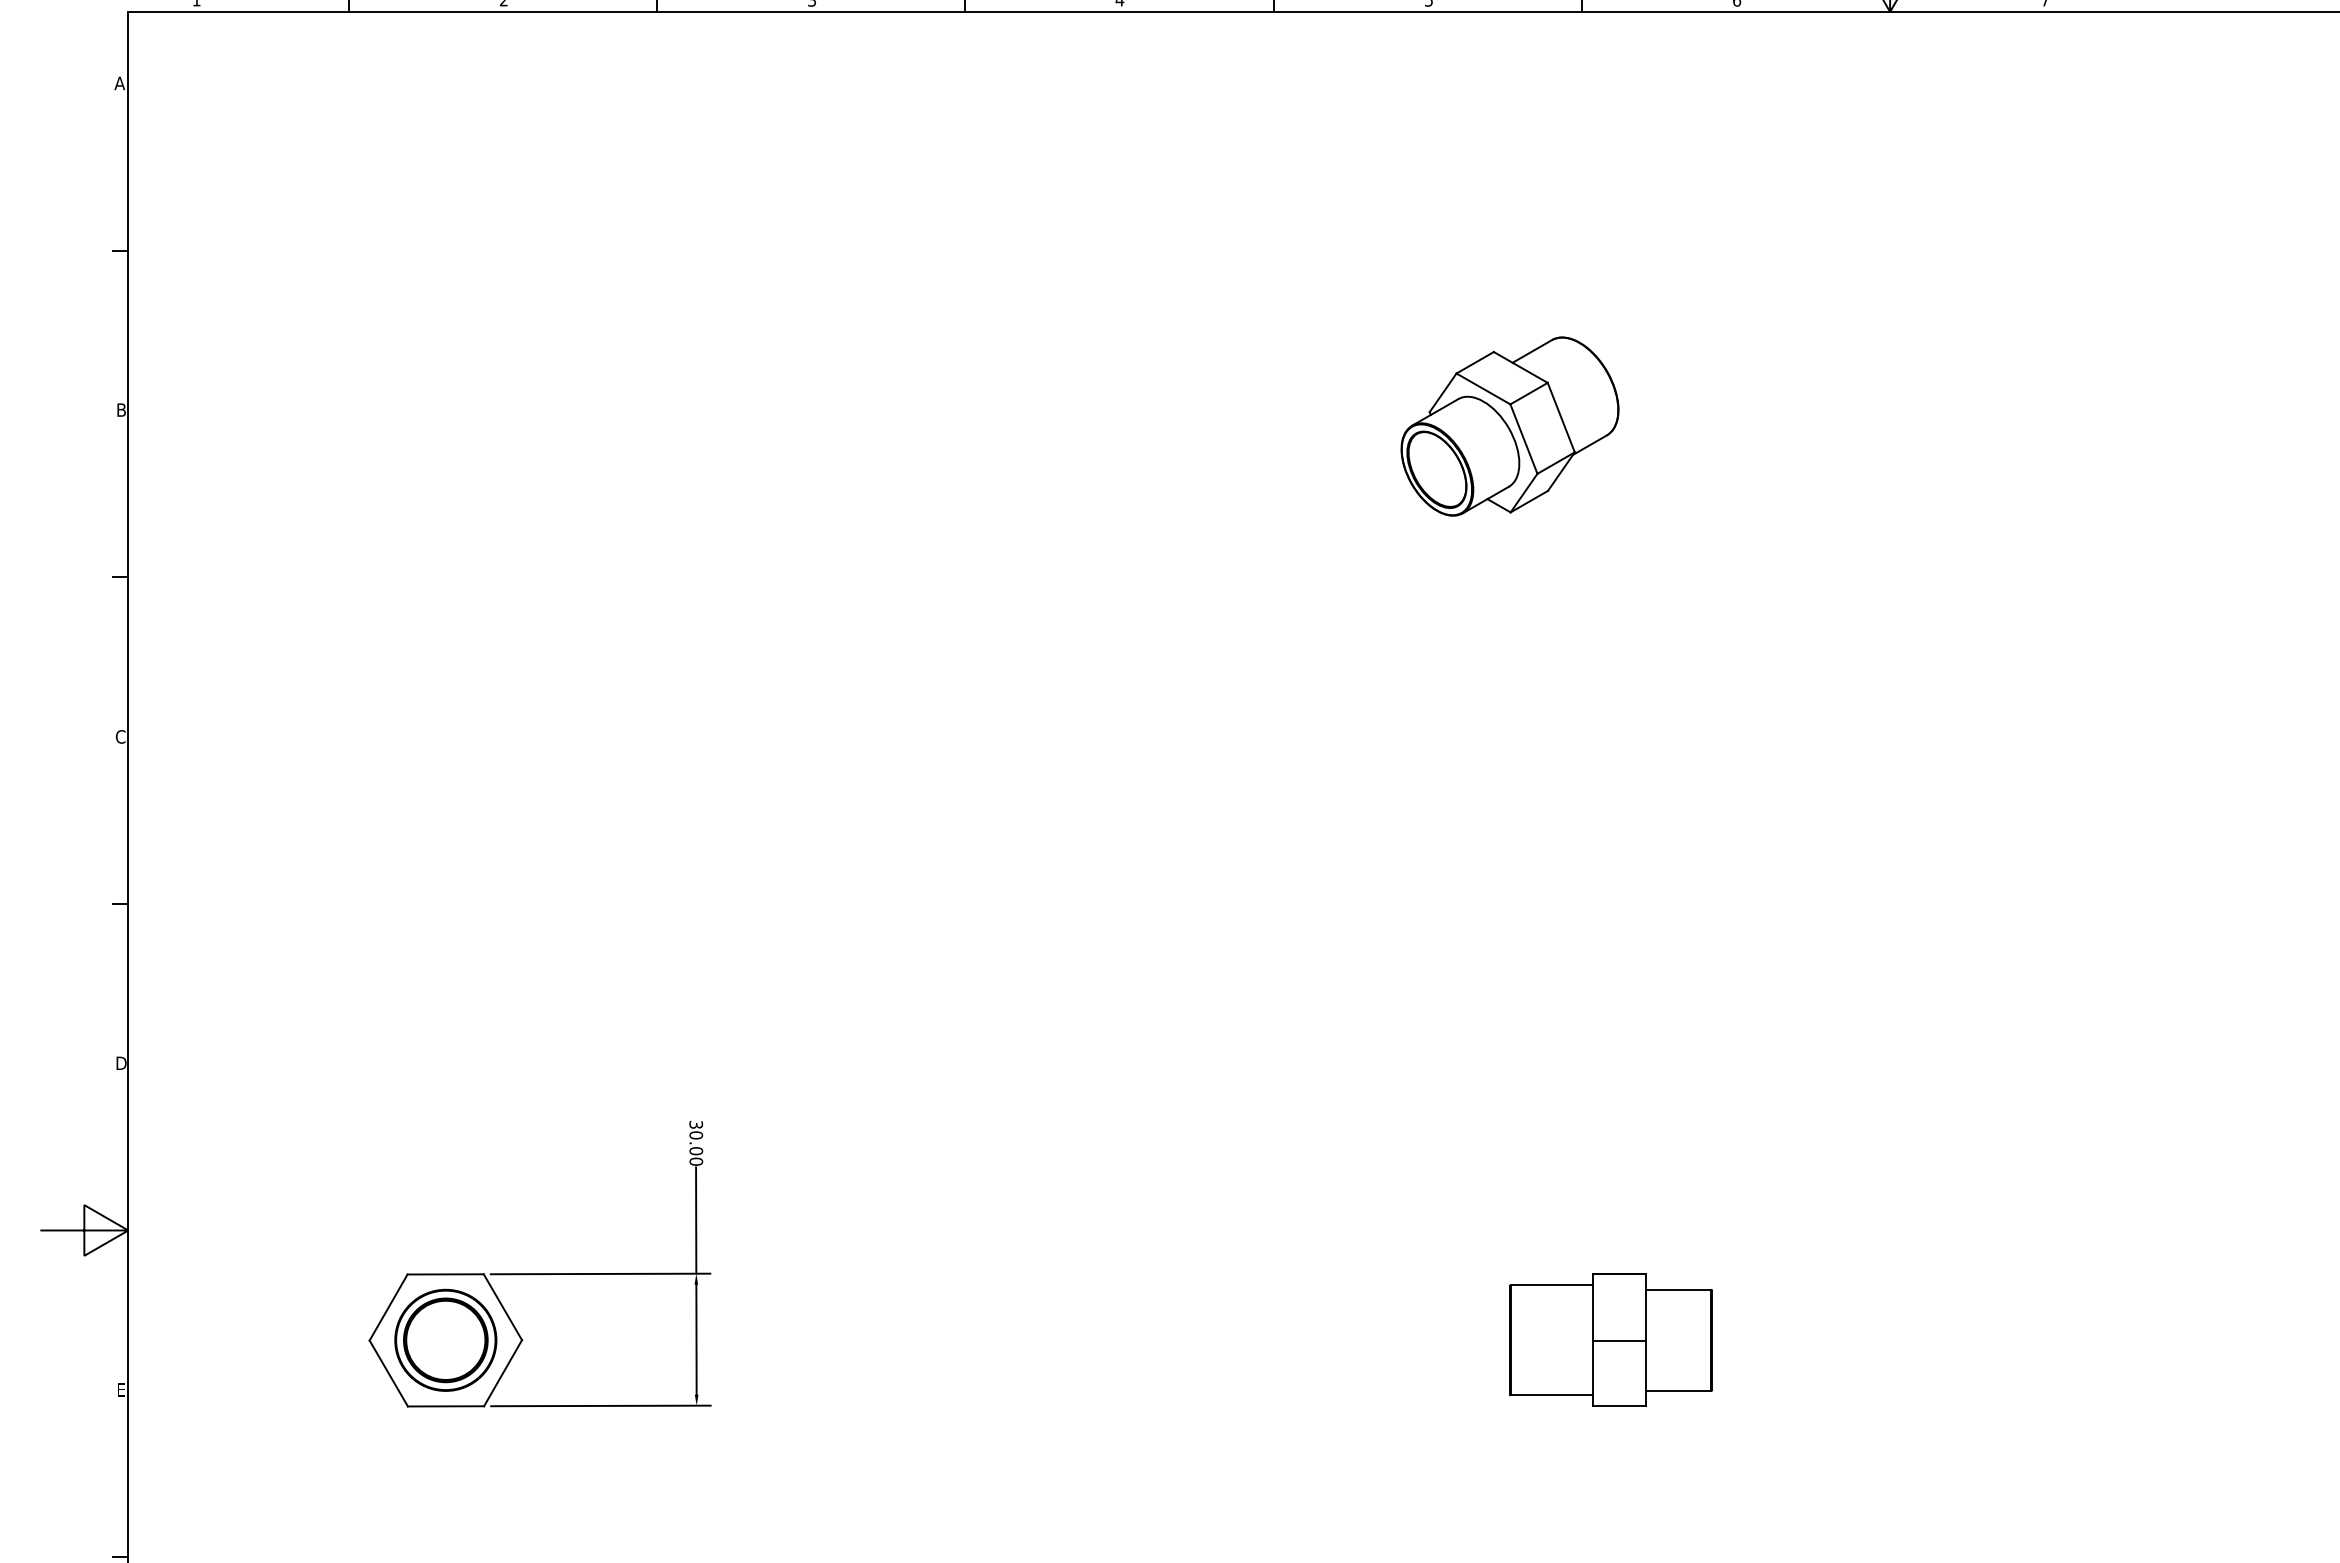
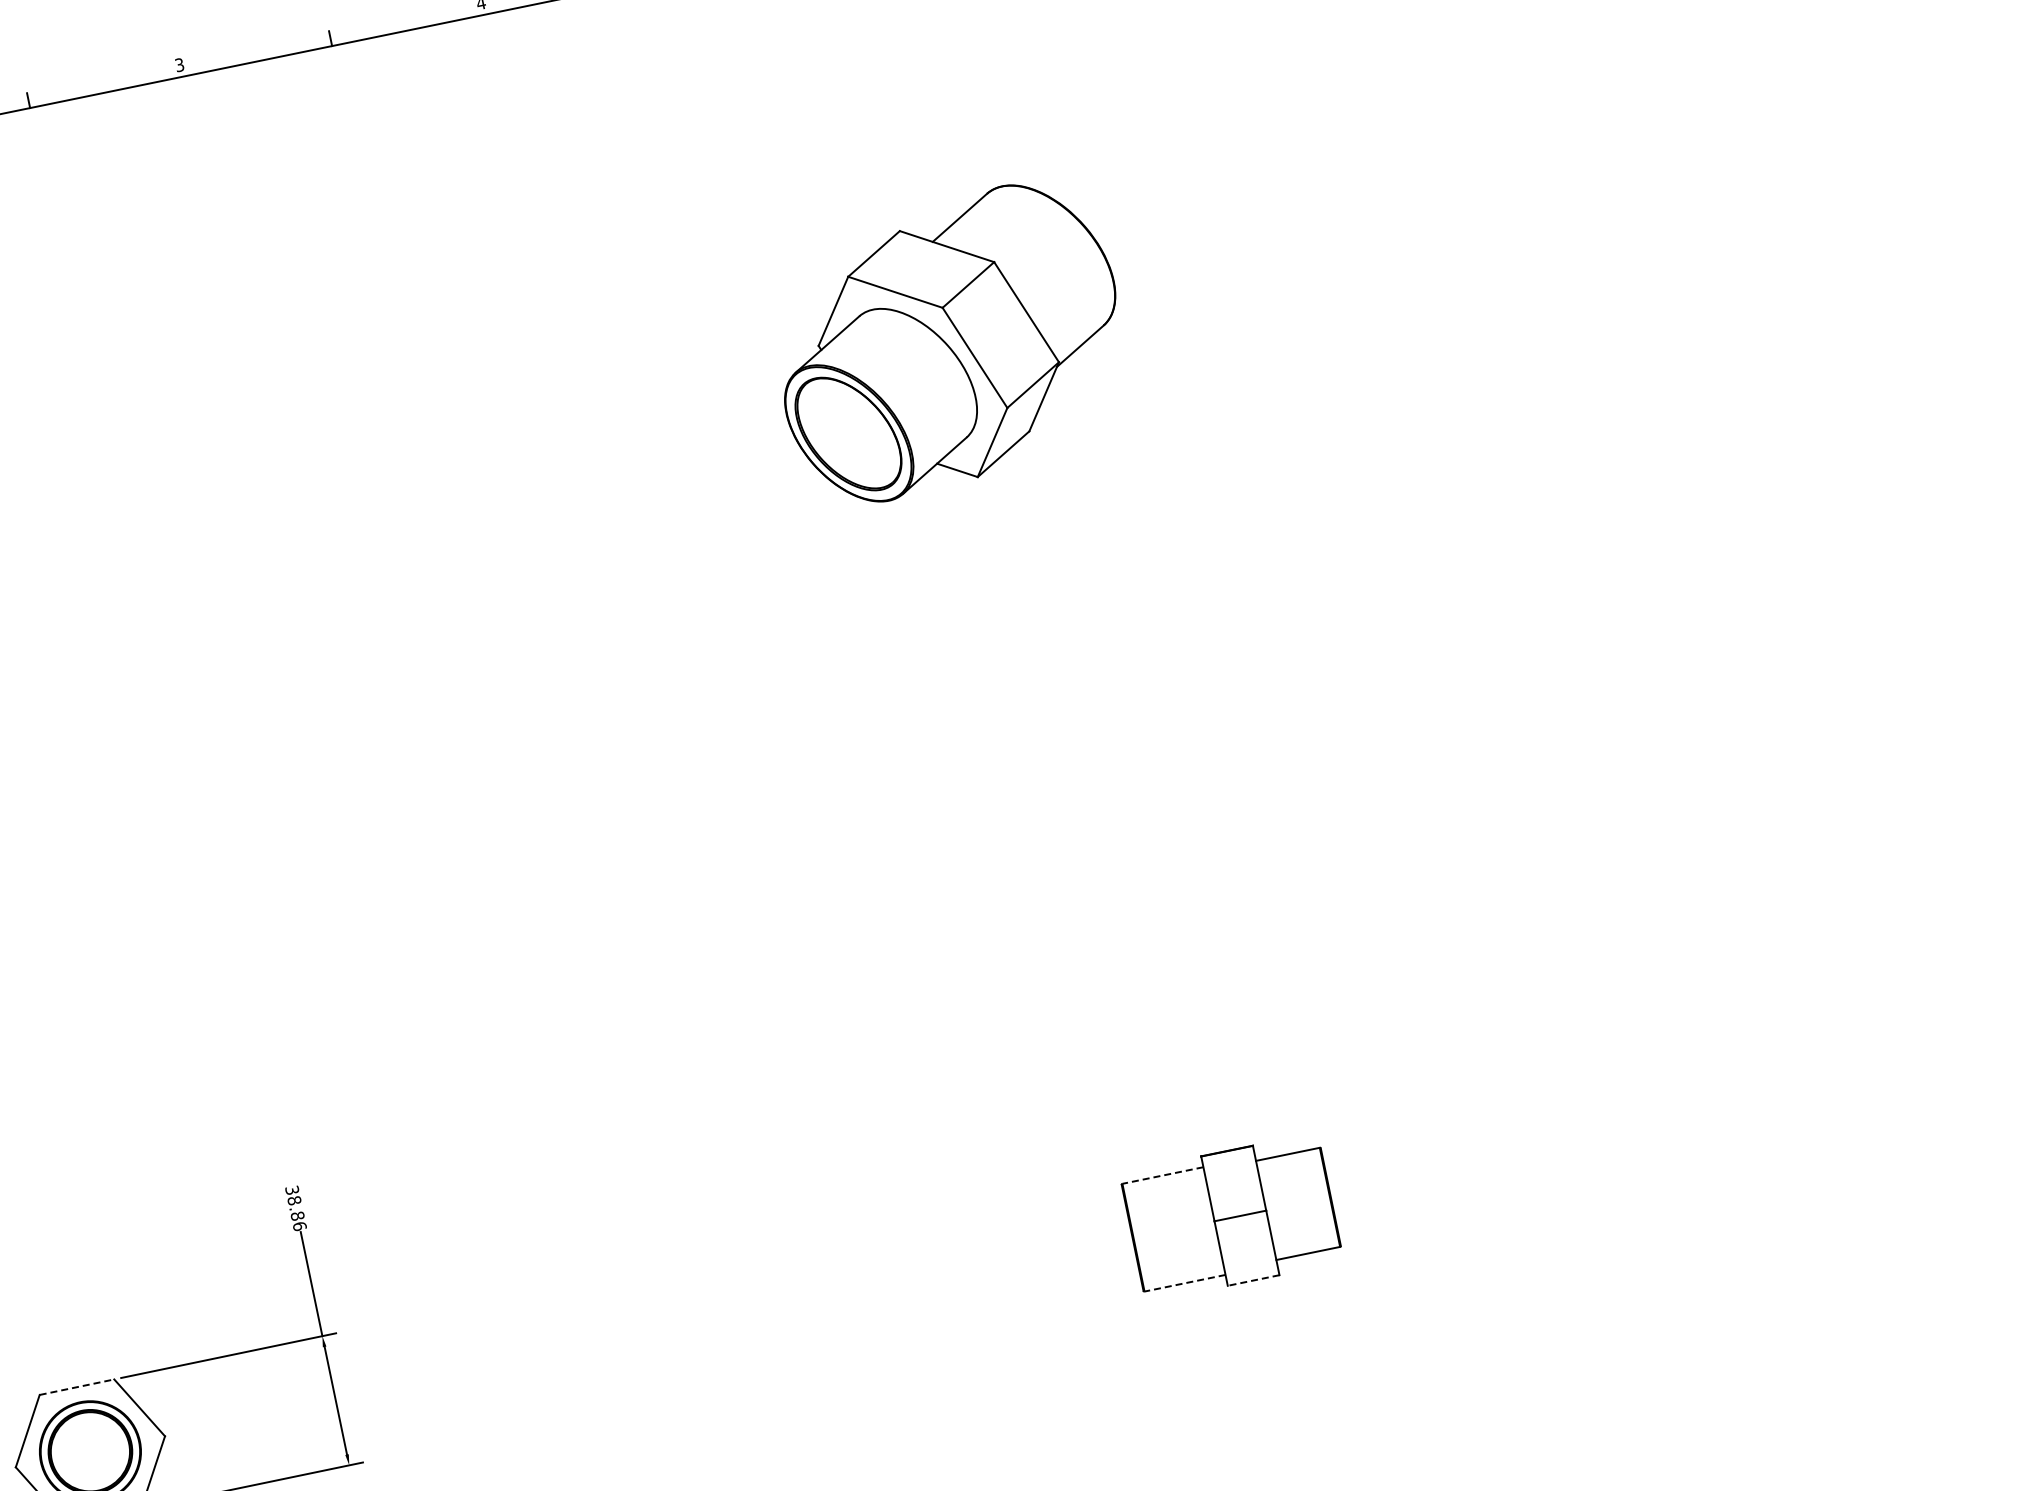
part: (1509, 426) -> (948, 342), size x1.6
text: (696, 1148) -> (297, 1213), 30.00 -> 38.86
line: (446, 1274) -> (77, 1387), solid -> dashed
line: (1551, 1285) -> (1162, 1175), solid -> dashed
line: (1551, 1395) -> (1184, 1283), solid -> dashed
line: (1619, 1406) -> (1253, 1280), solid -> dashed

